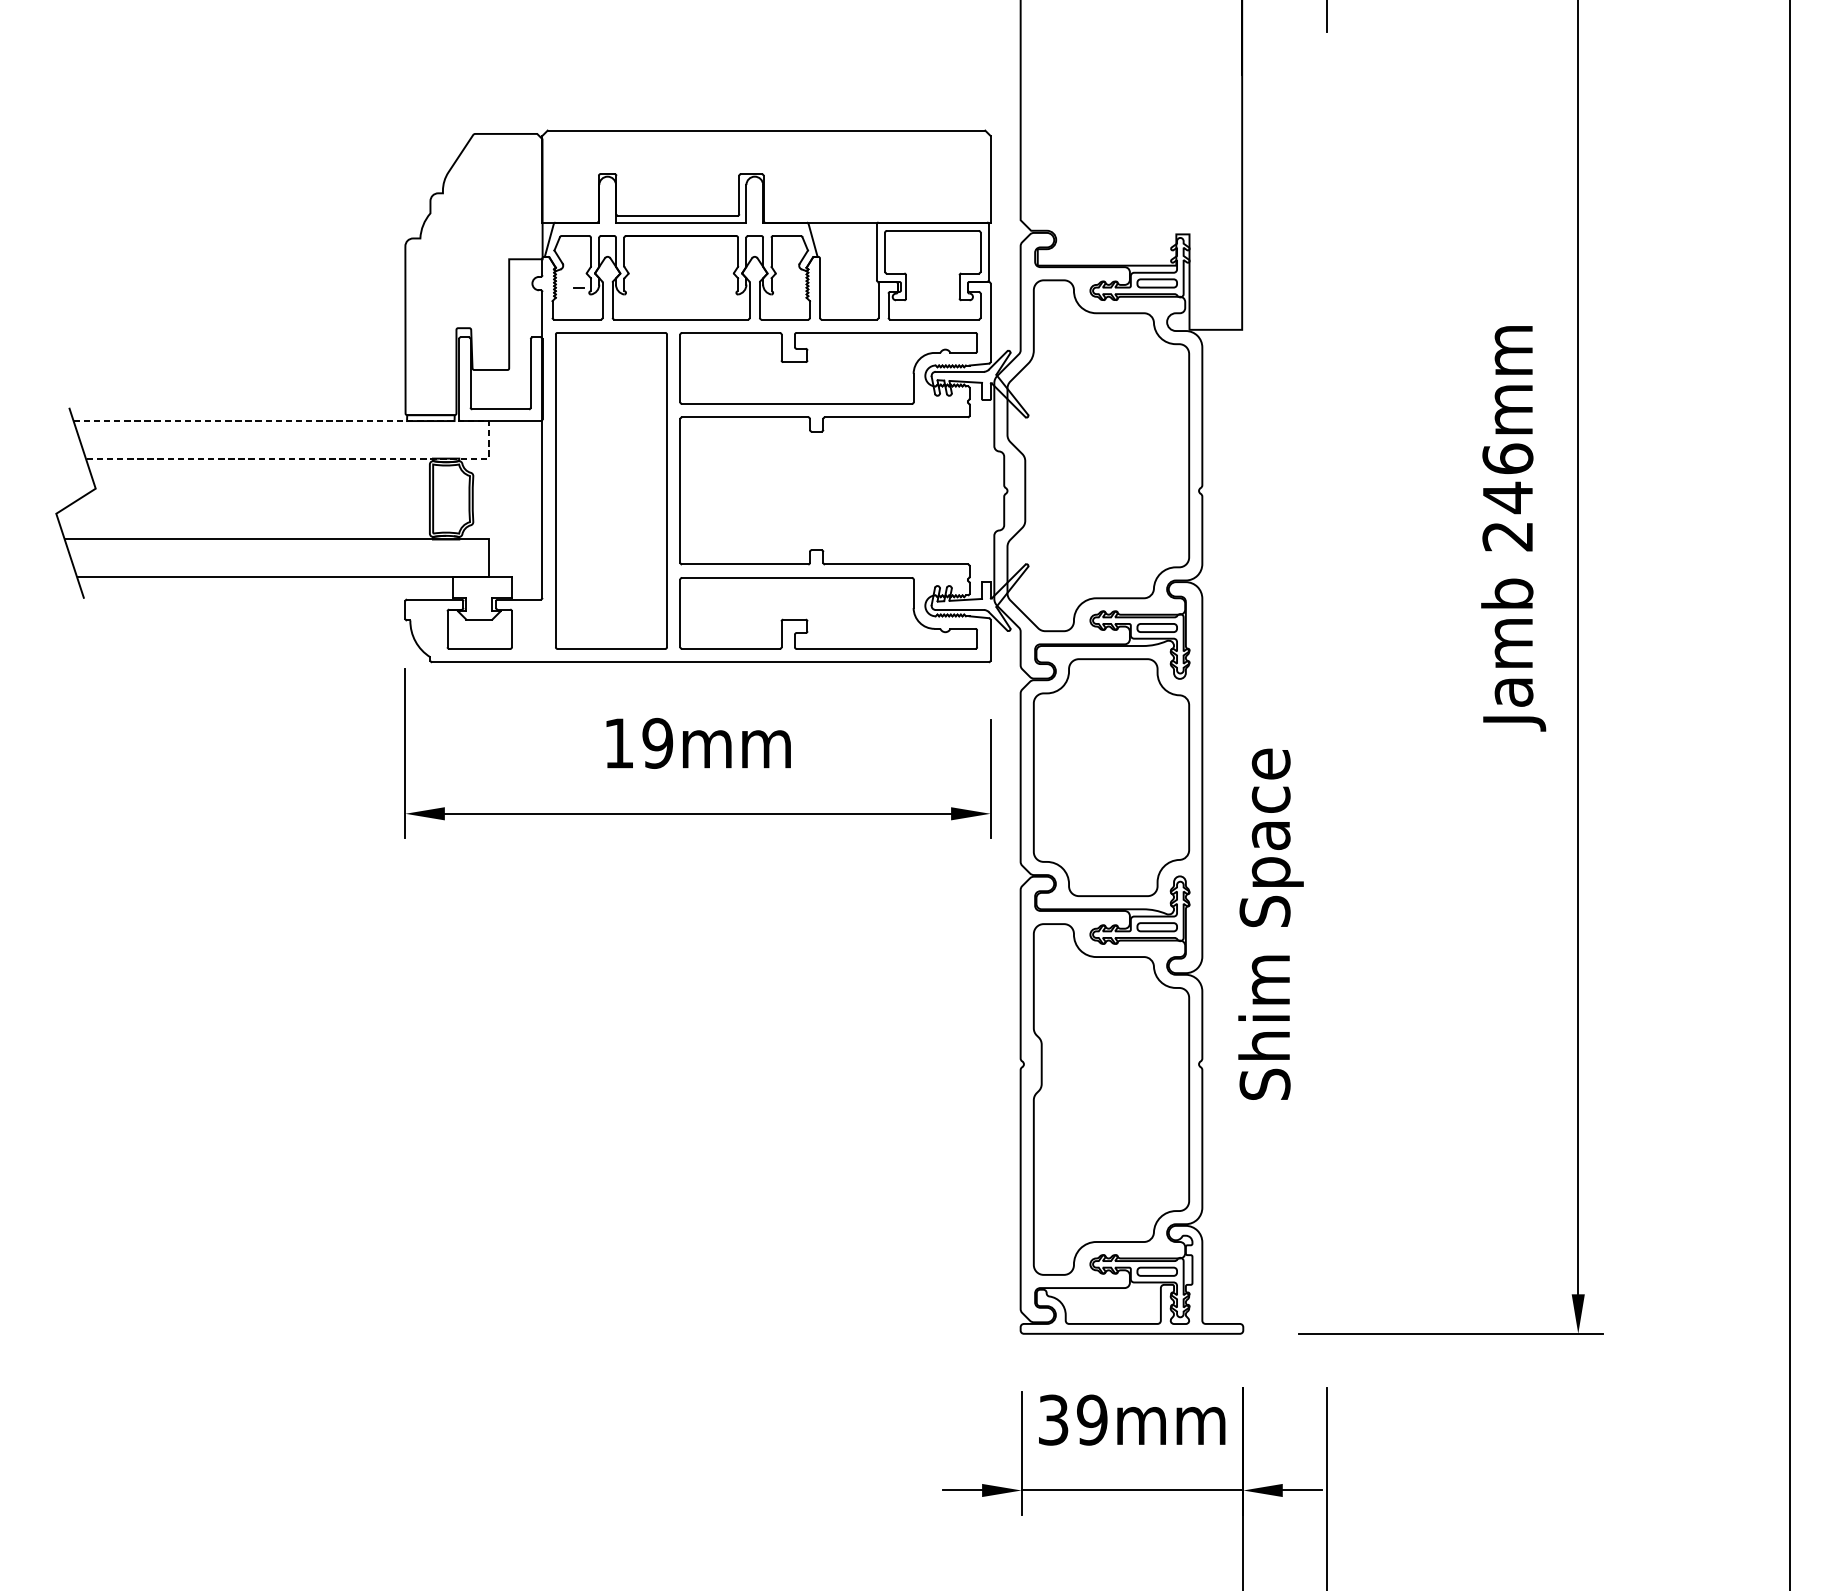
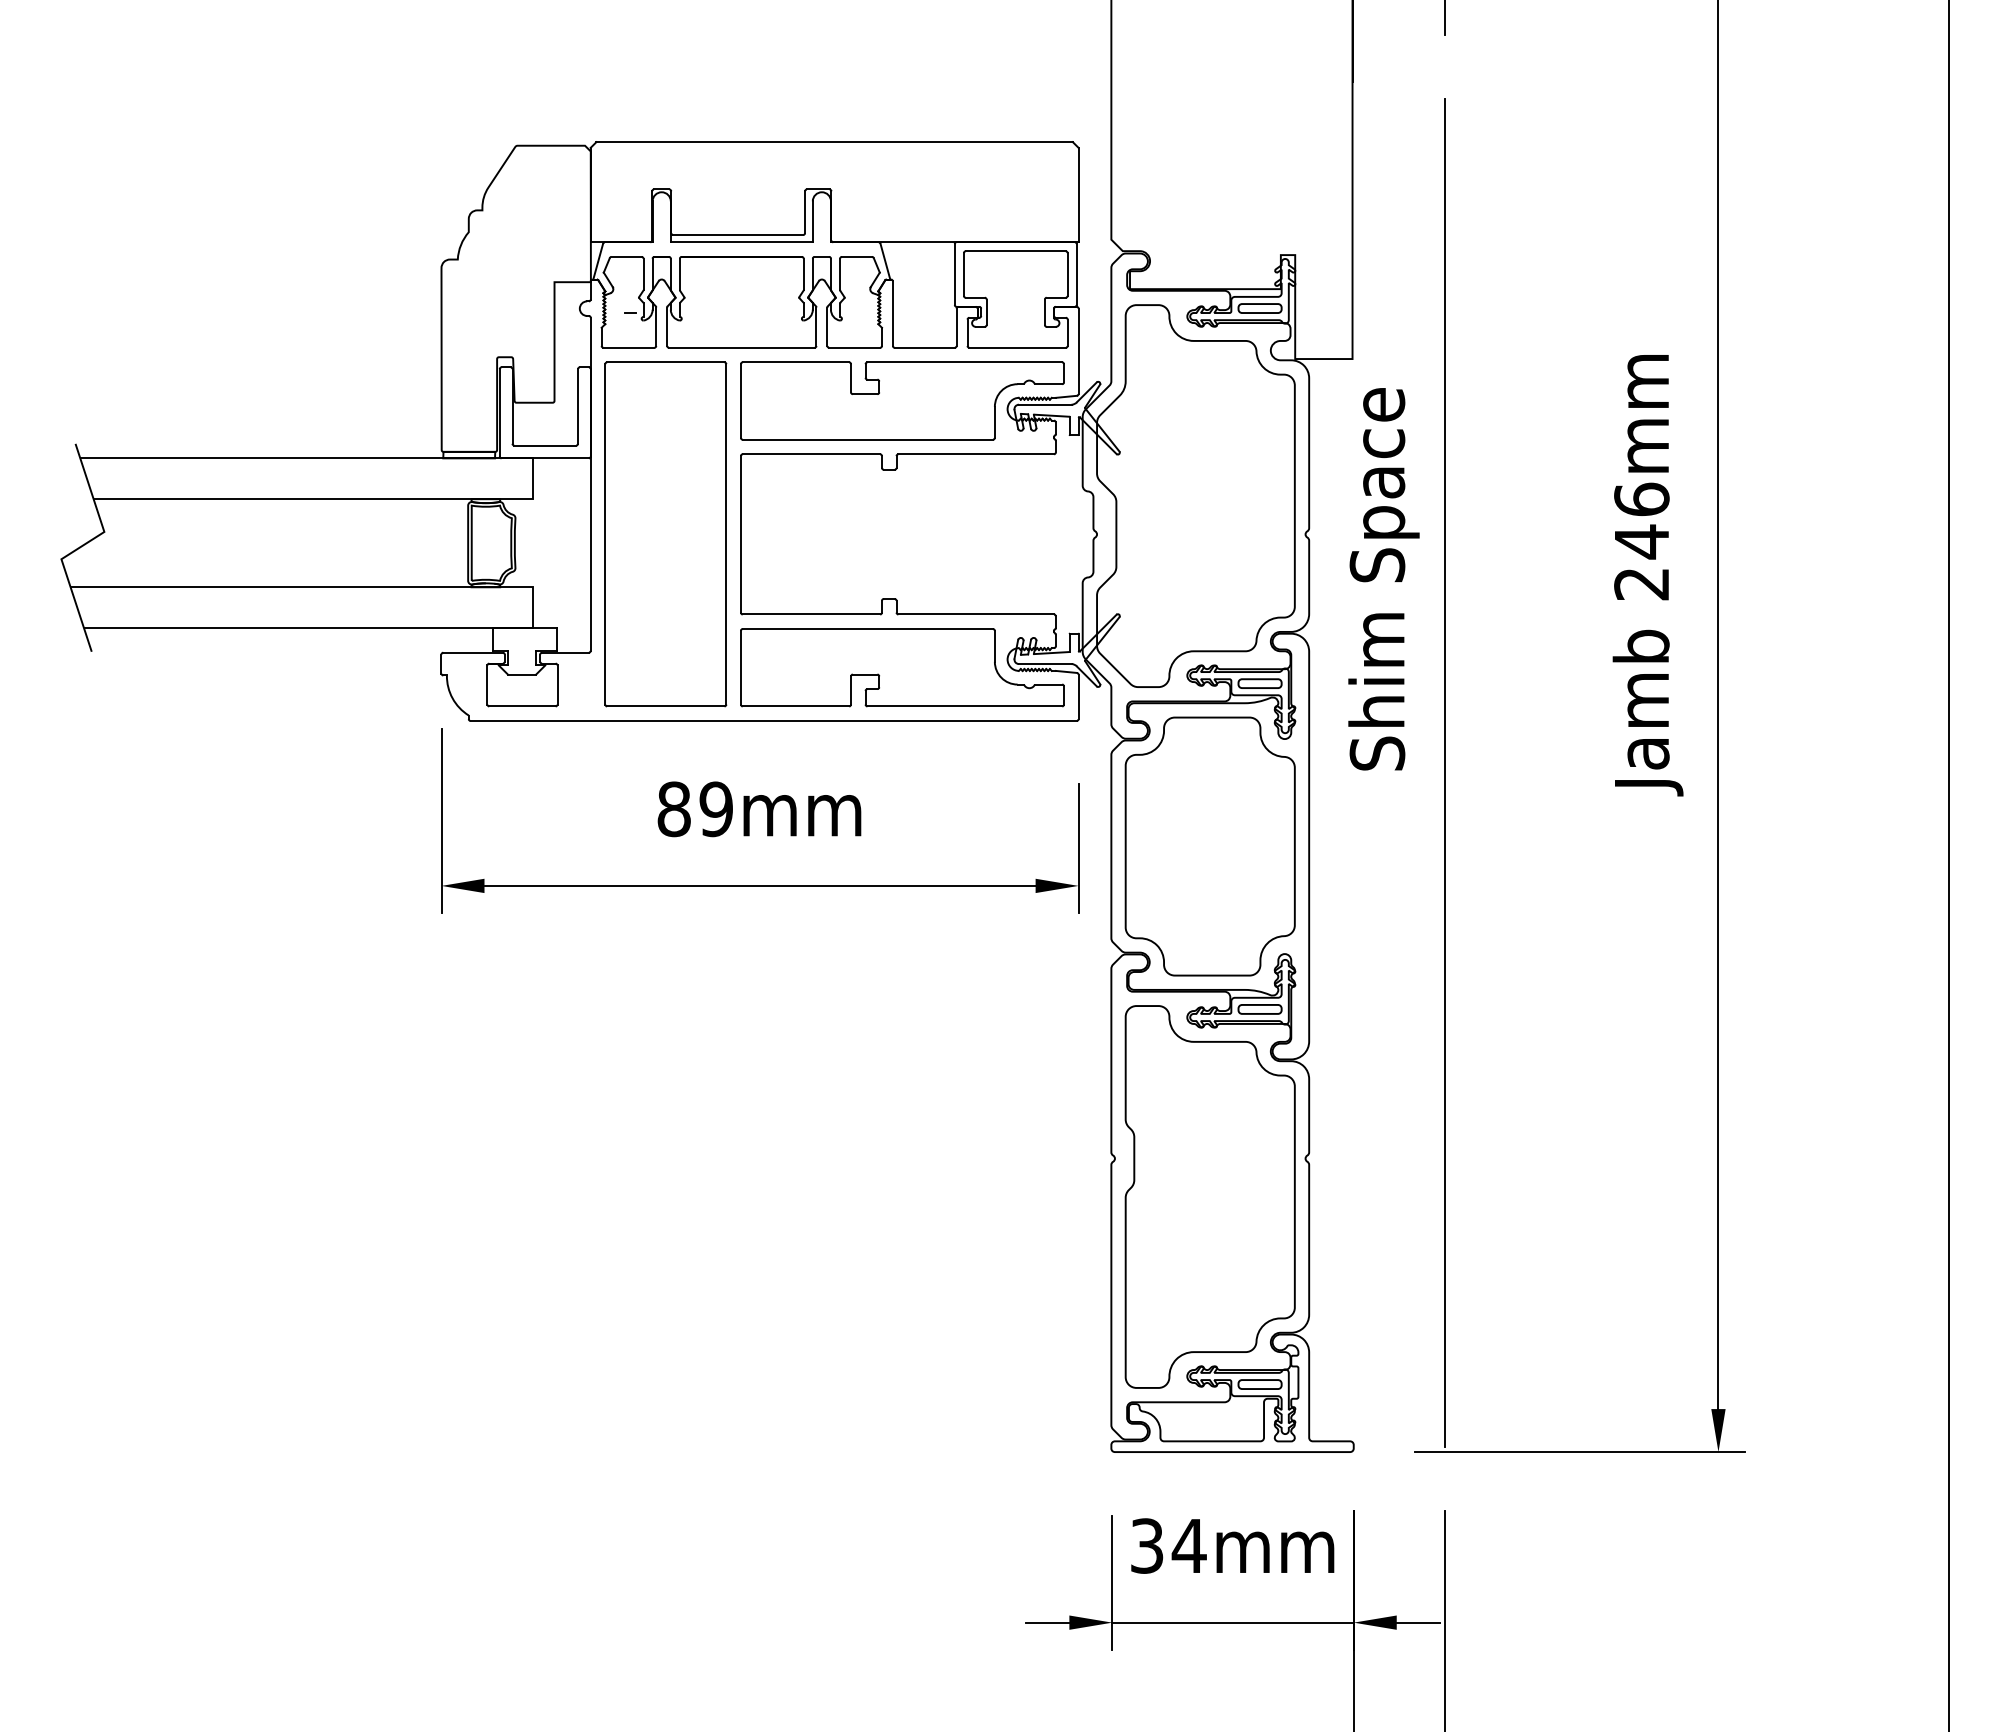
line: (488, 434) -> (532, 472), dashed -> solid
line: (1326, 709) -> (1444, 772), added
text: (618, 743) -> (673, 809), 19mm -> 89mm
text: (1270, 924) -> (1383, 579), moved
text: (1091, 1419) -> (1188, 1545), 39mm -> 34mm

